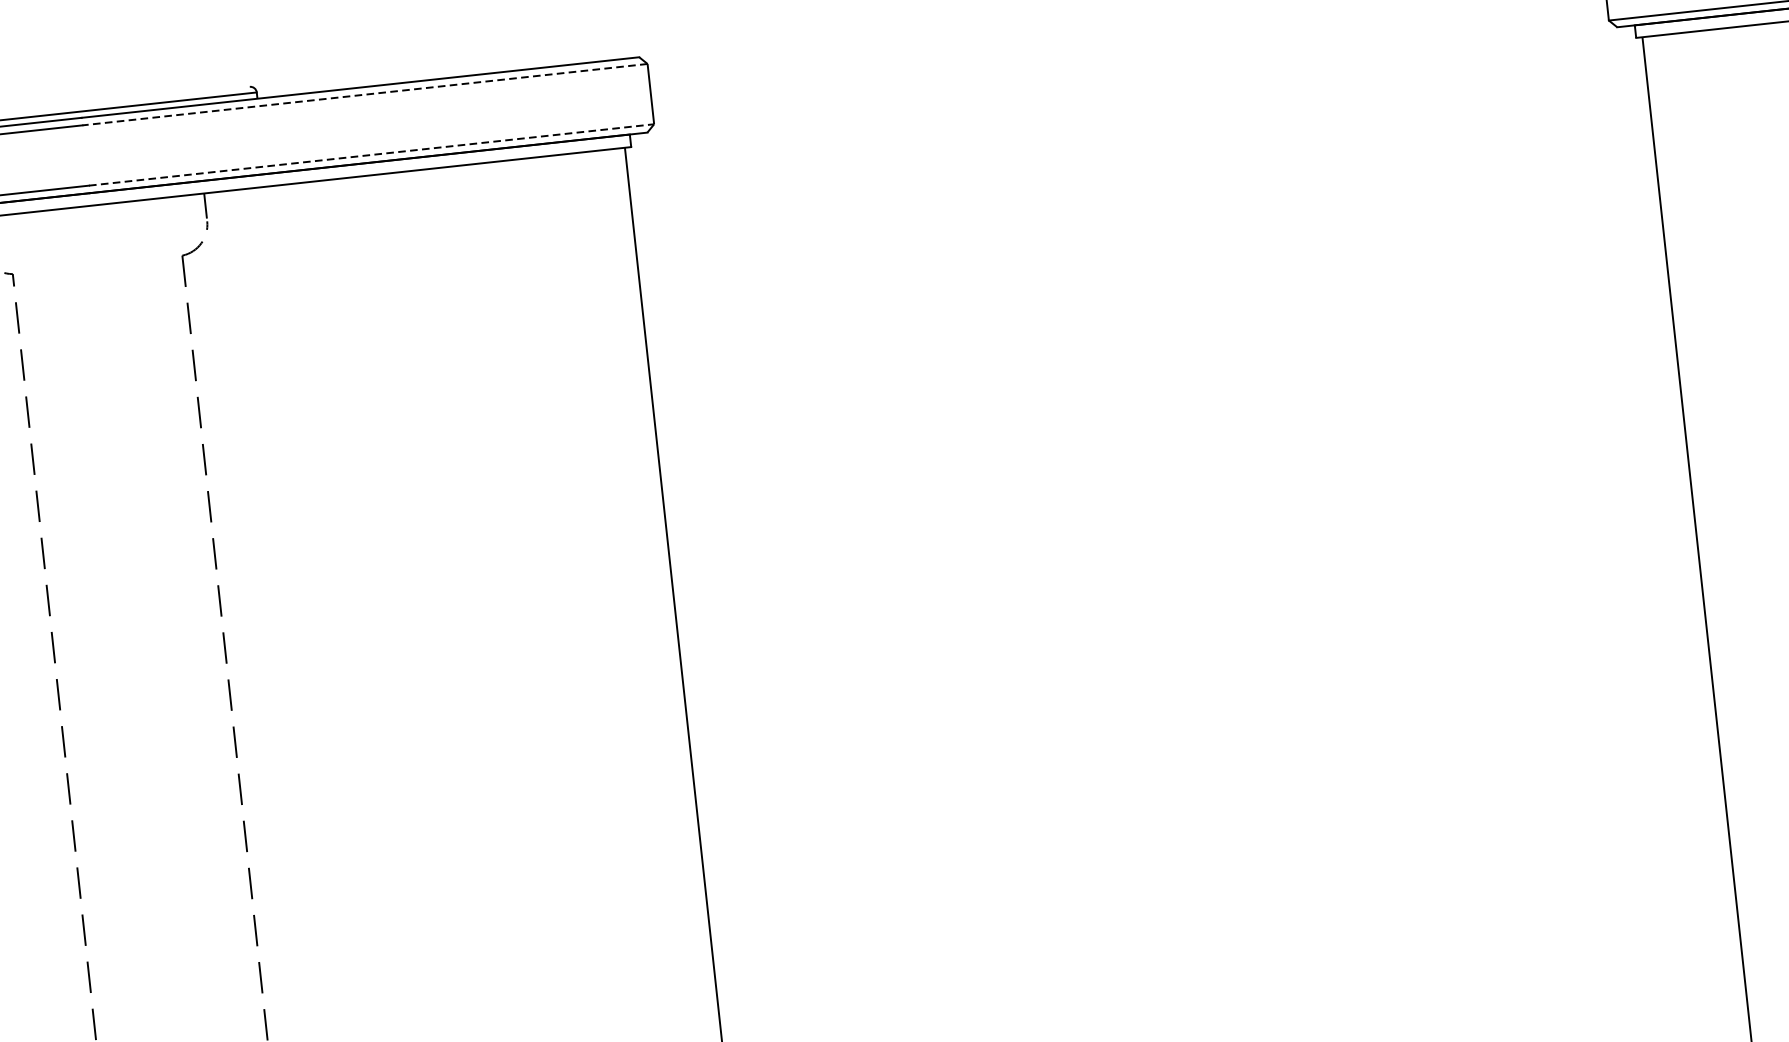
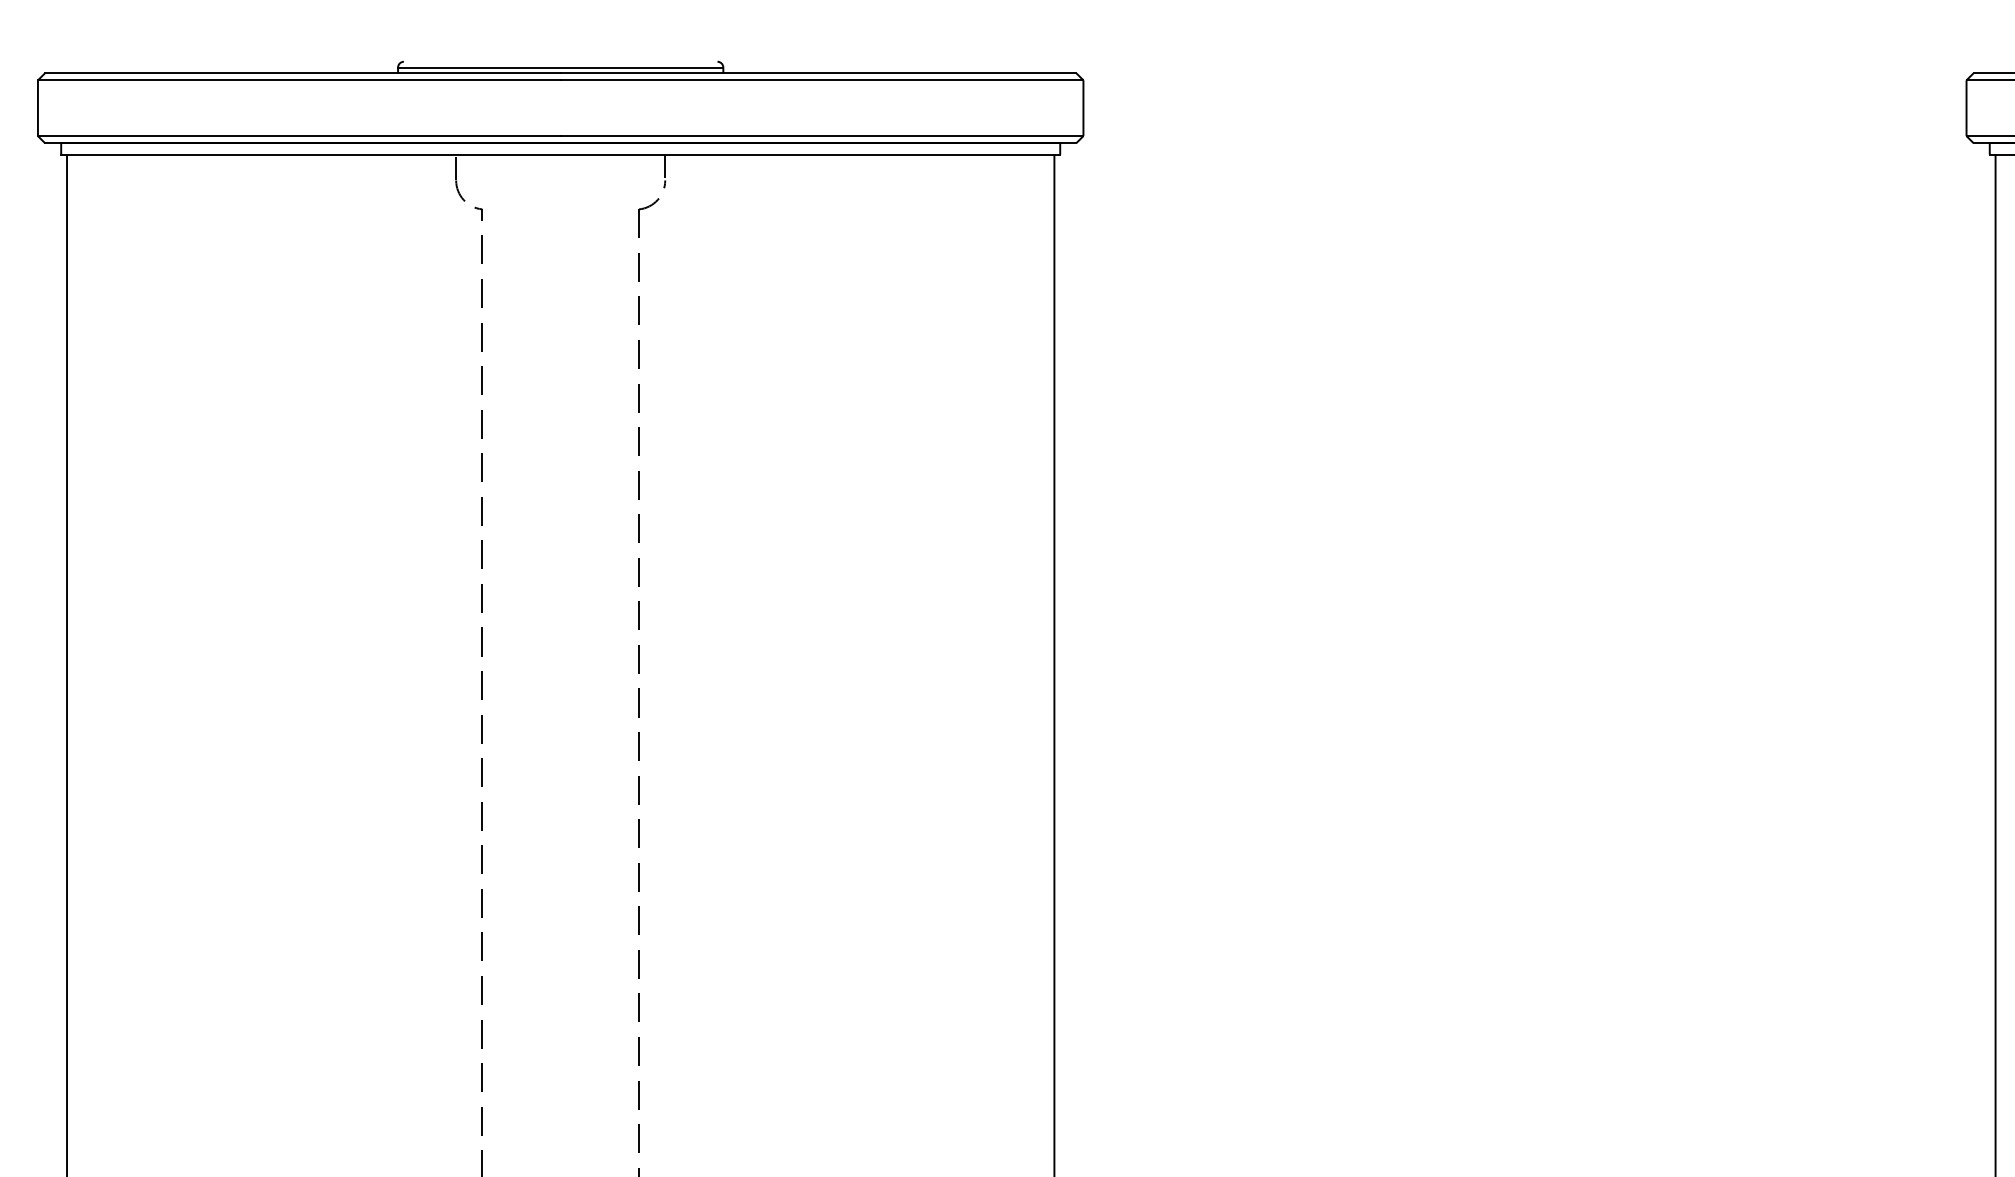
line: (364, 94) -> (821, 80), dashed -> solid
line: (372, 155) -> (822, 136), dashed -> solid

